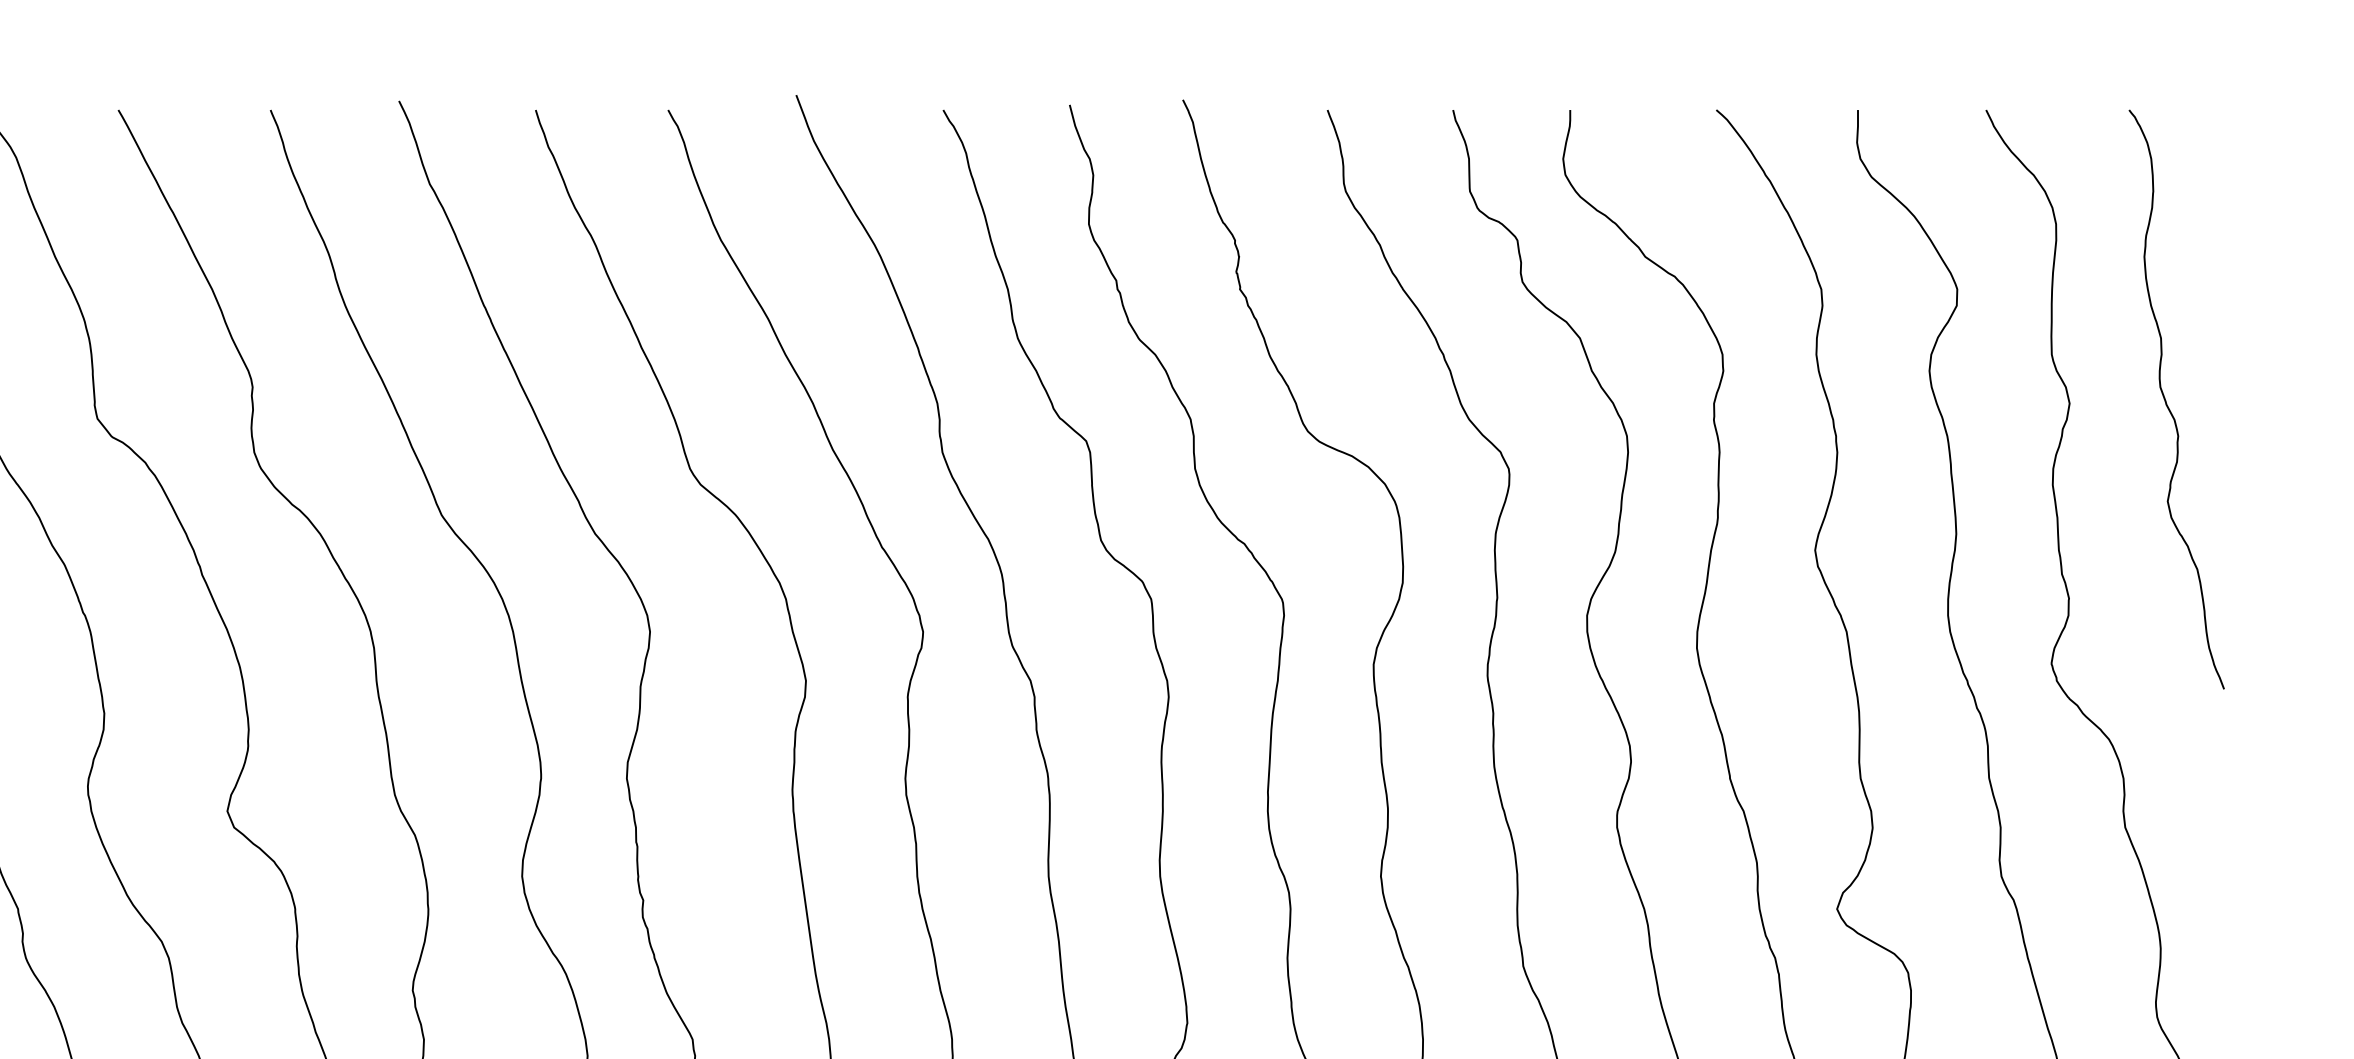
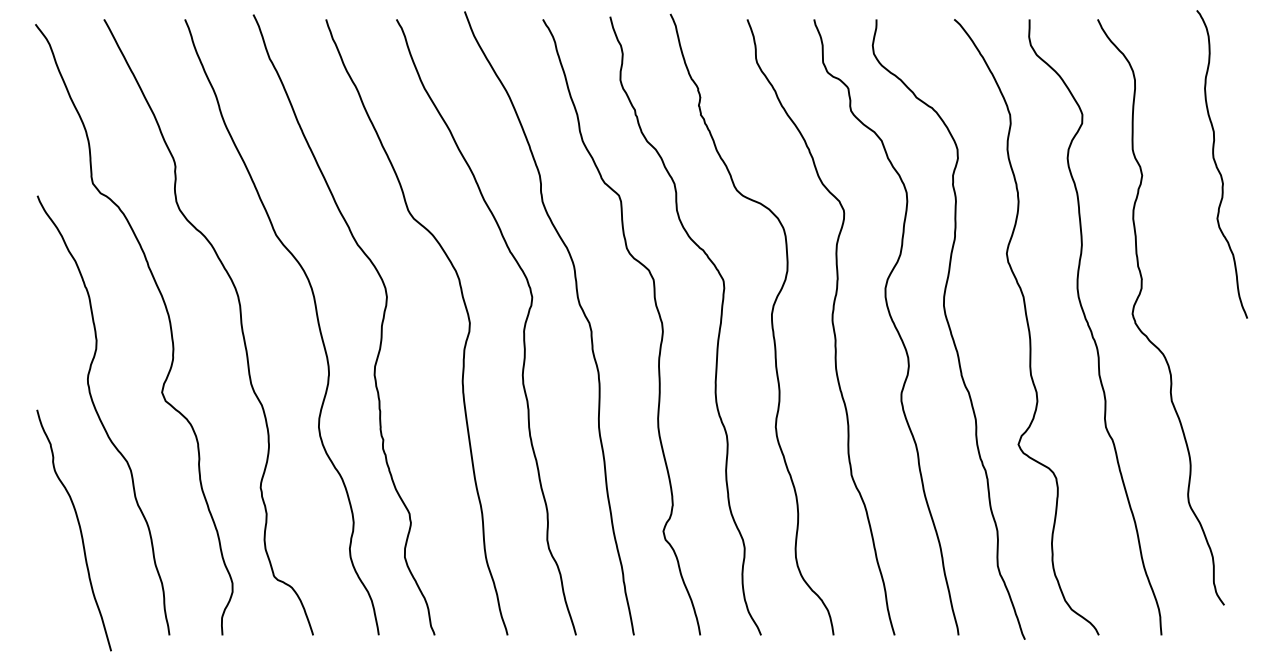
curve: (2167, 401) -> (1217, 165), moved

